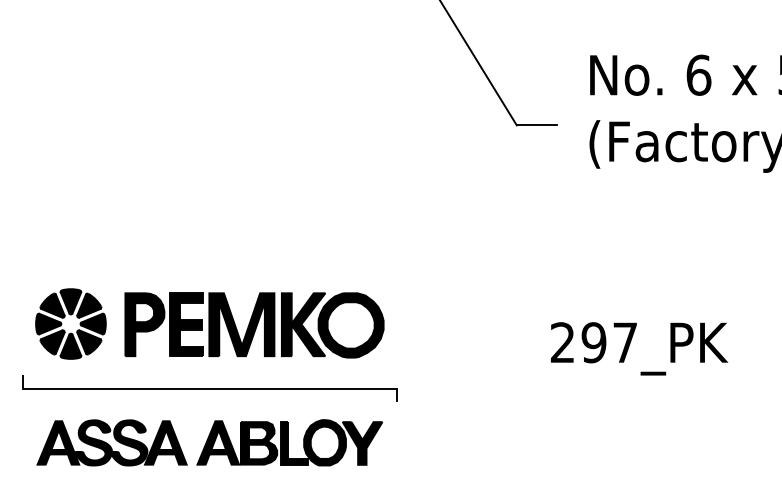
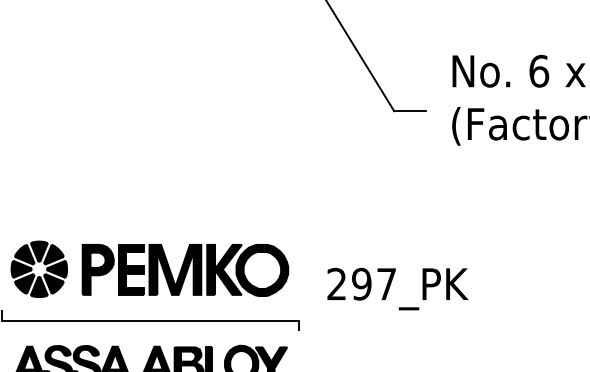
text: (639, 348) -> (397, 288), moved

